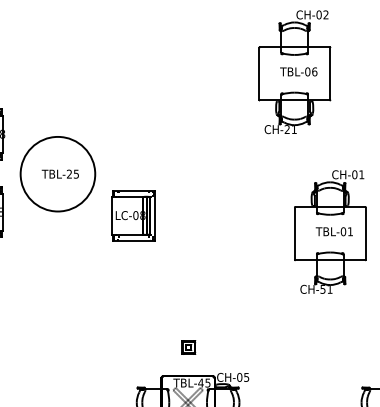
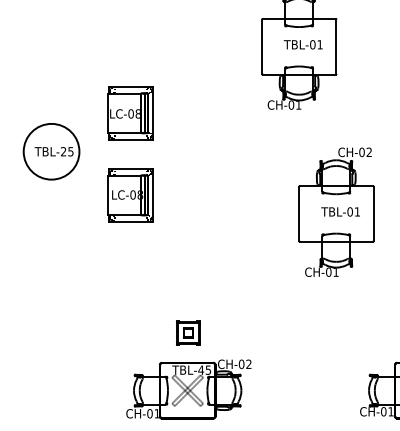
text: (314, 71) -> (319, 44), TBL-06 -> TBL-01
text: (287, 129) -> (291, 104), CH-21 -> CH-01
part: (133, 137) -> (130, 113), added
circle: (57, 173) -> (51, 151), size x0.71
text: (361, 173) -> (368, 151), CH-01 -> CH-02
text: (322, 288) -> (328, 271), CH-51 -> CH-01
part: (188, 347) -> (188, 332), size x1.67
text: (246, 377) -> (248, 364), CH-05 -> CH-02

